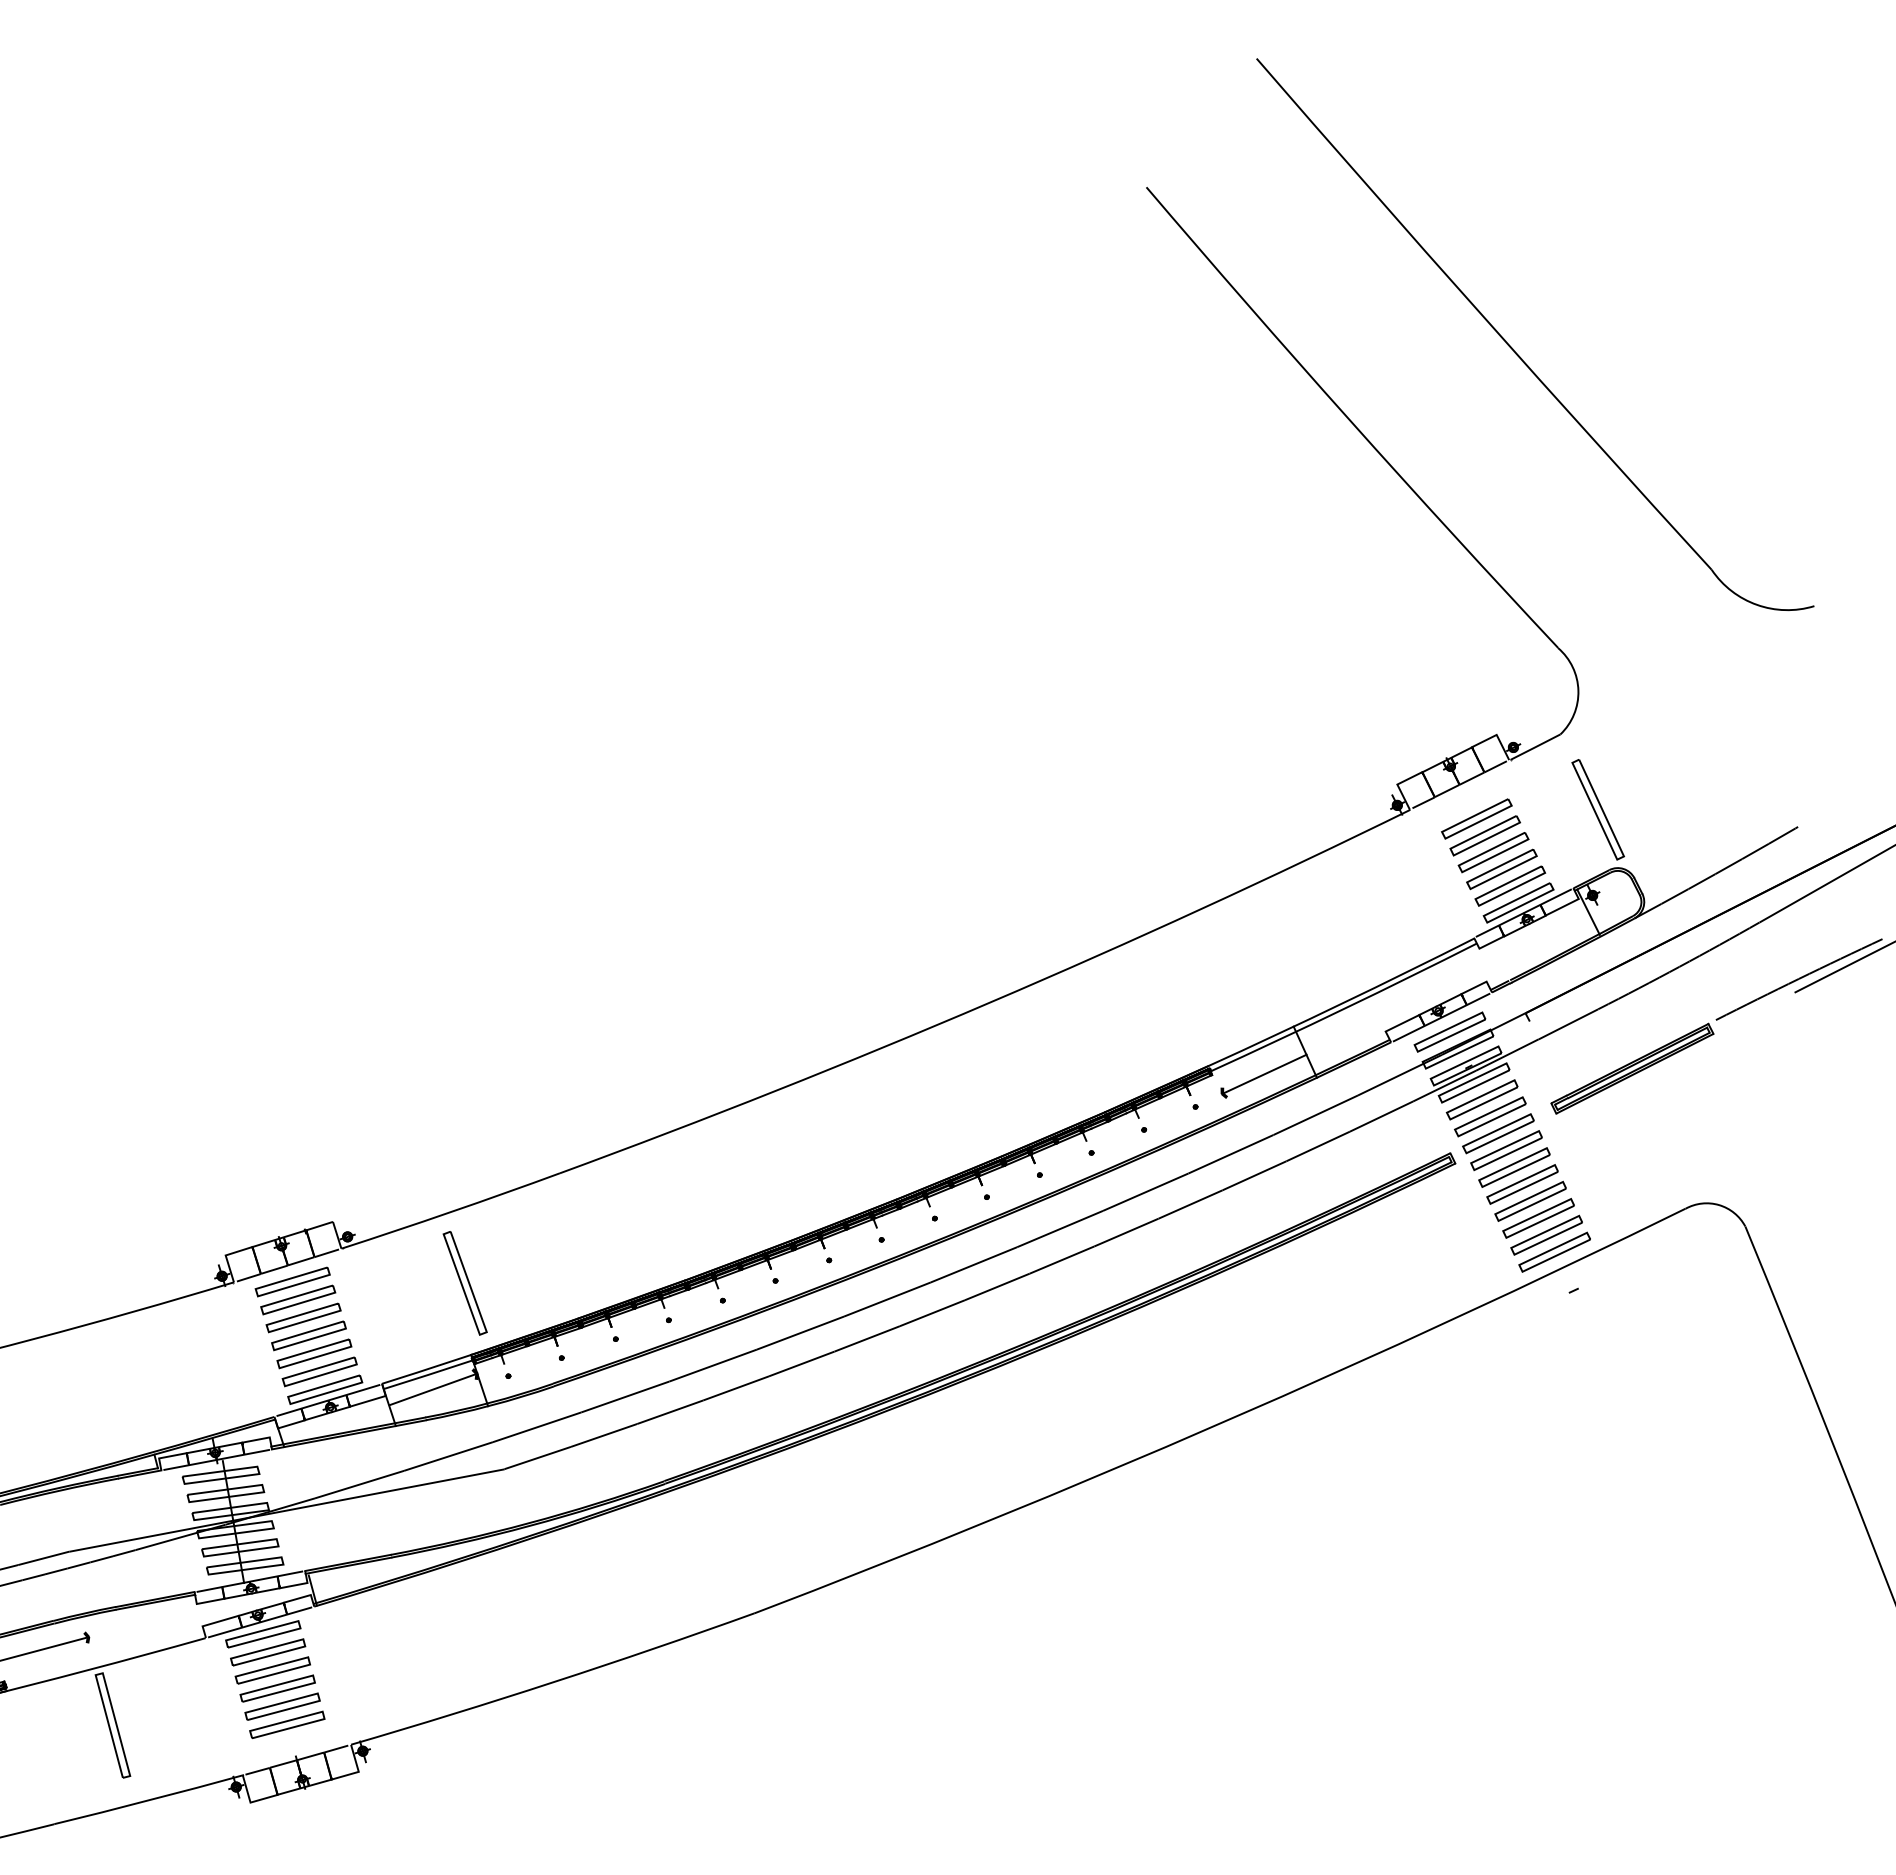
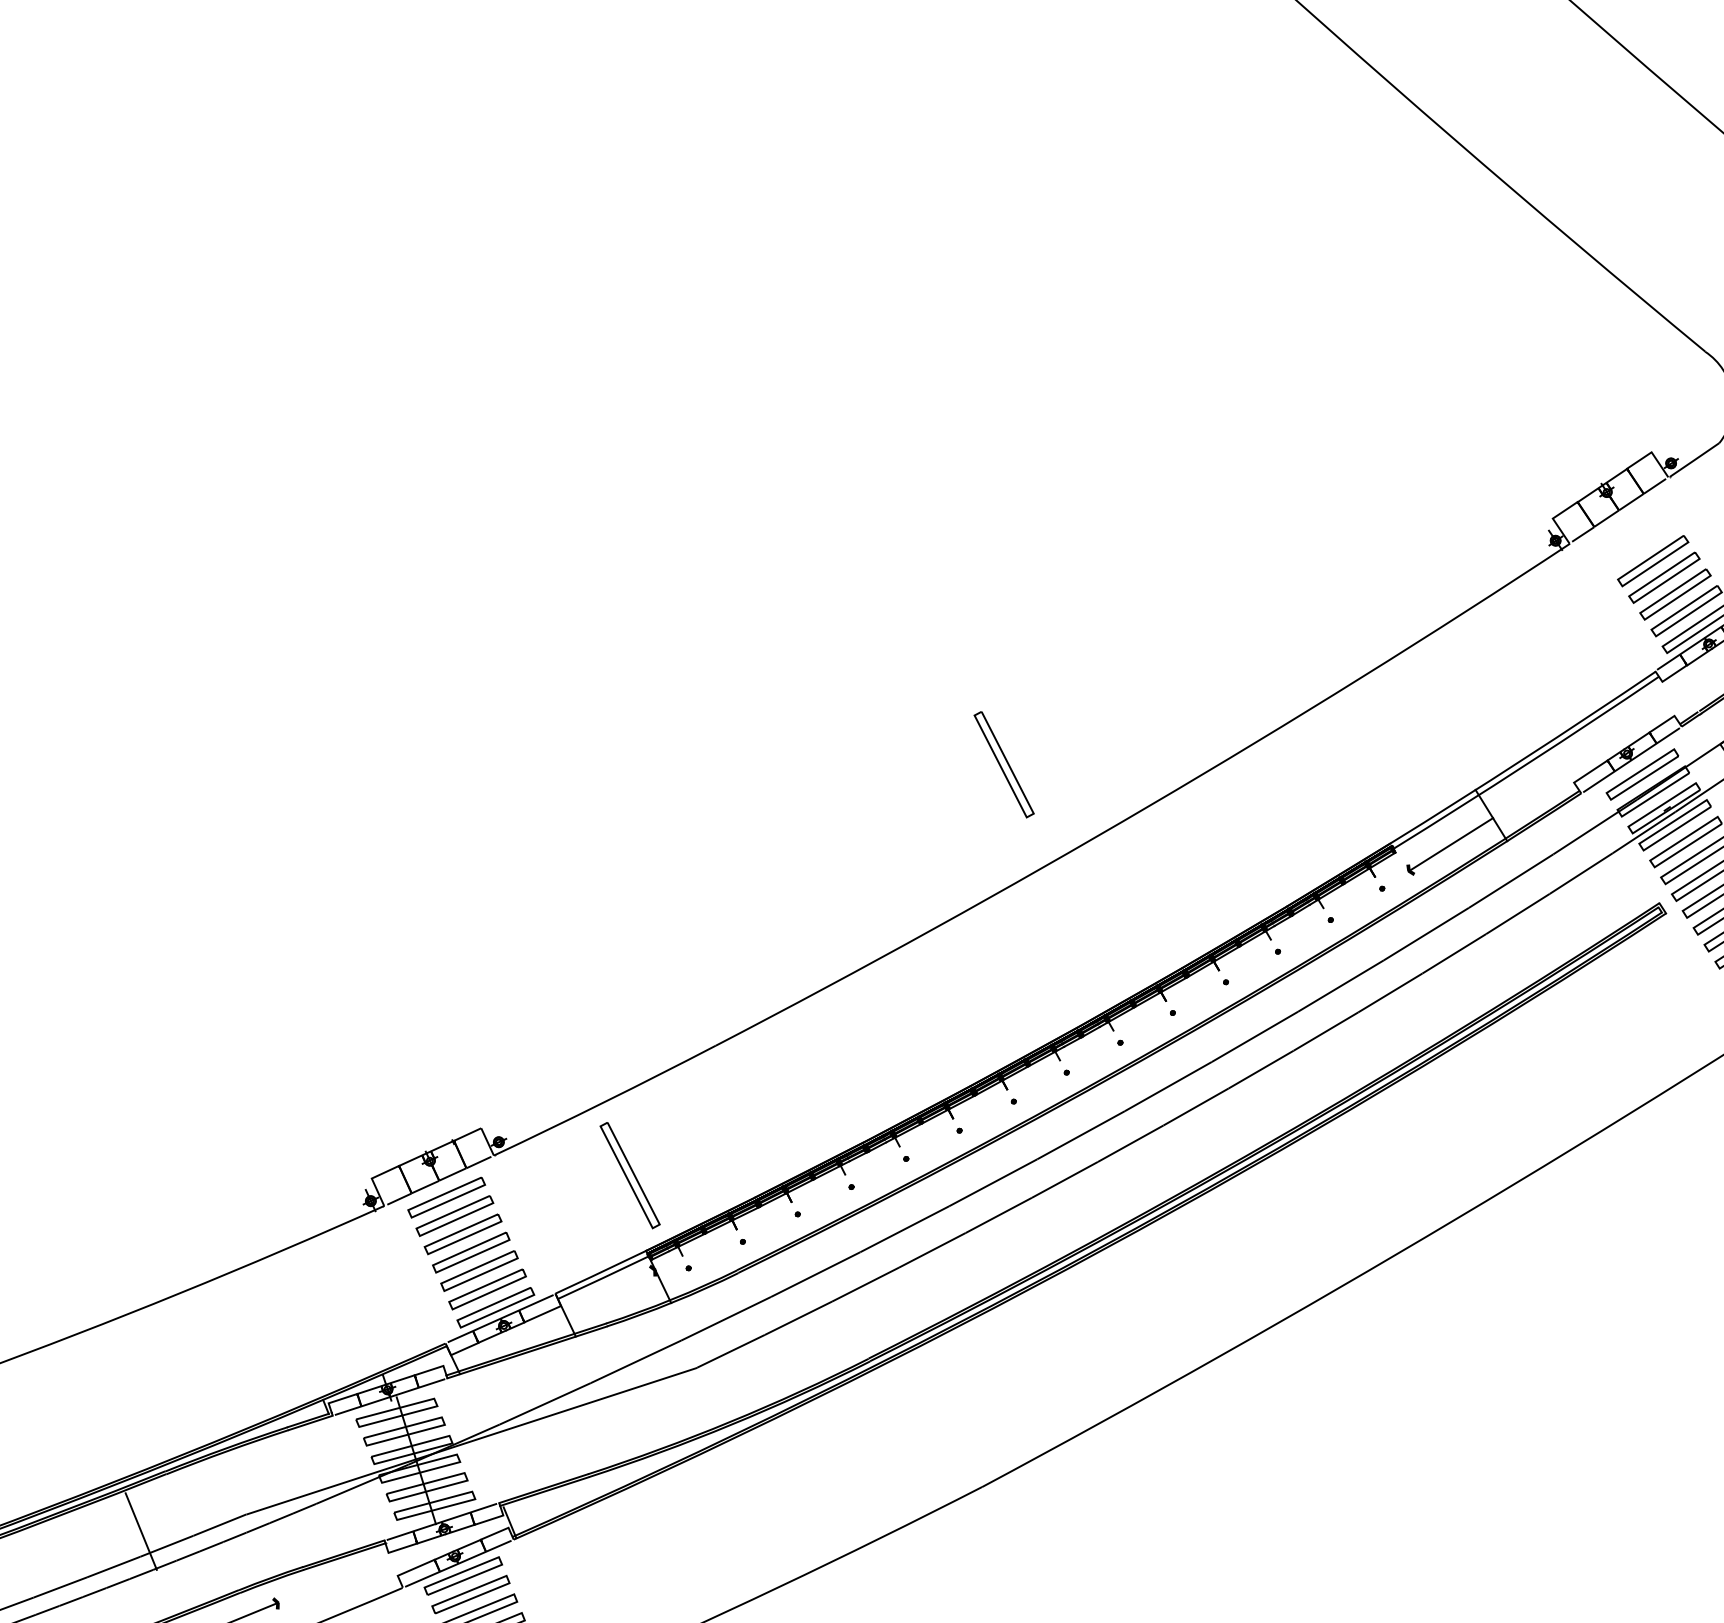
part: (1476, 818) -> (1641, 543), removed
part: (859, 947) -> (1003, 764), added
line: (432, 1389) -> (609, 1292), removed

